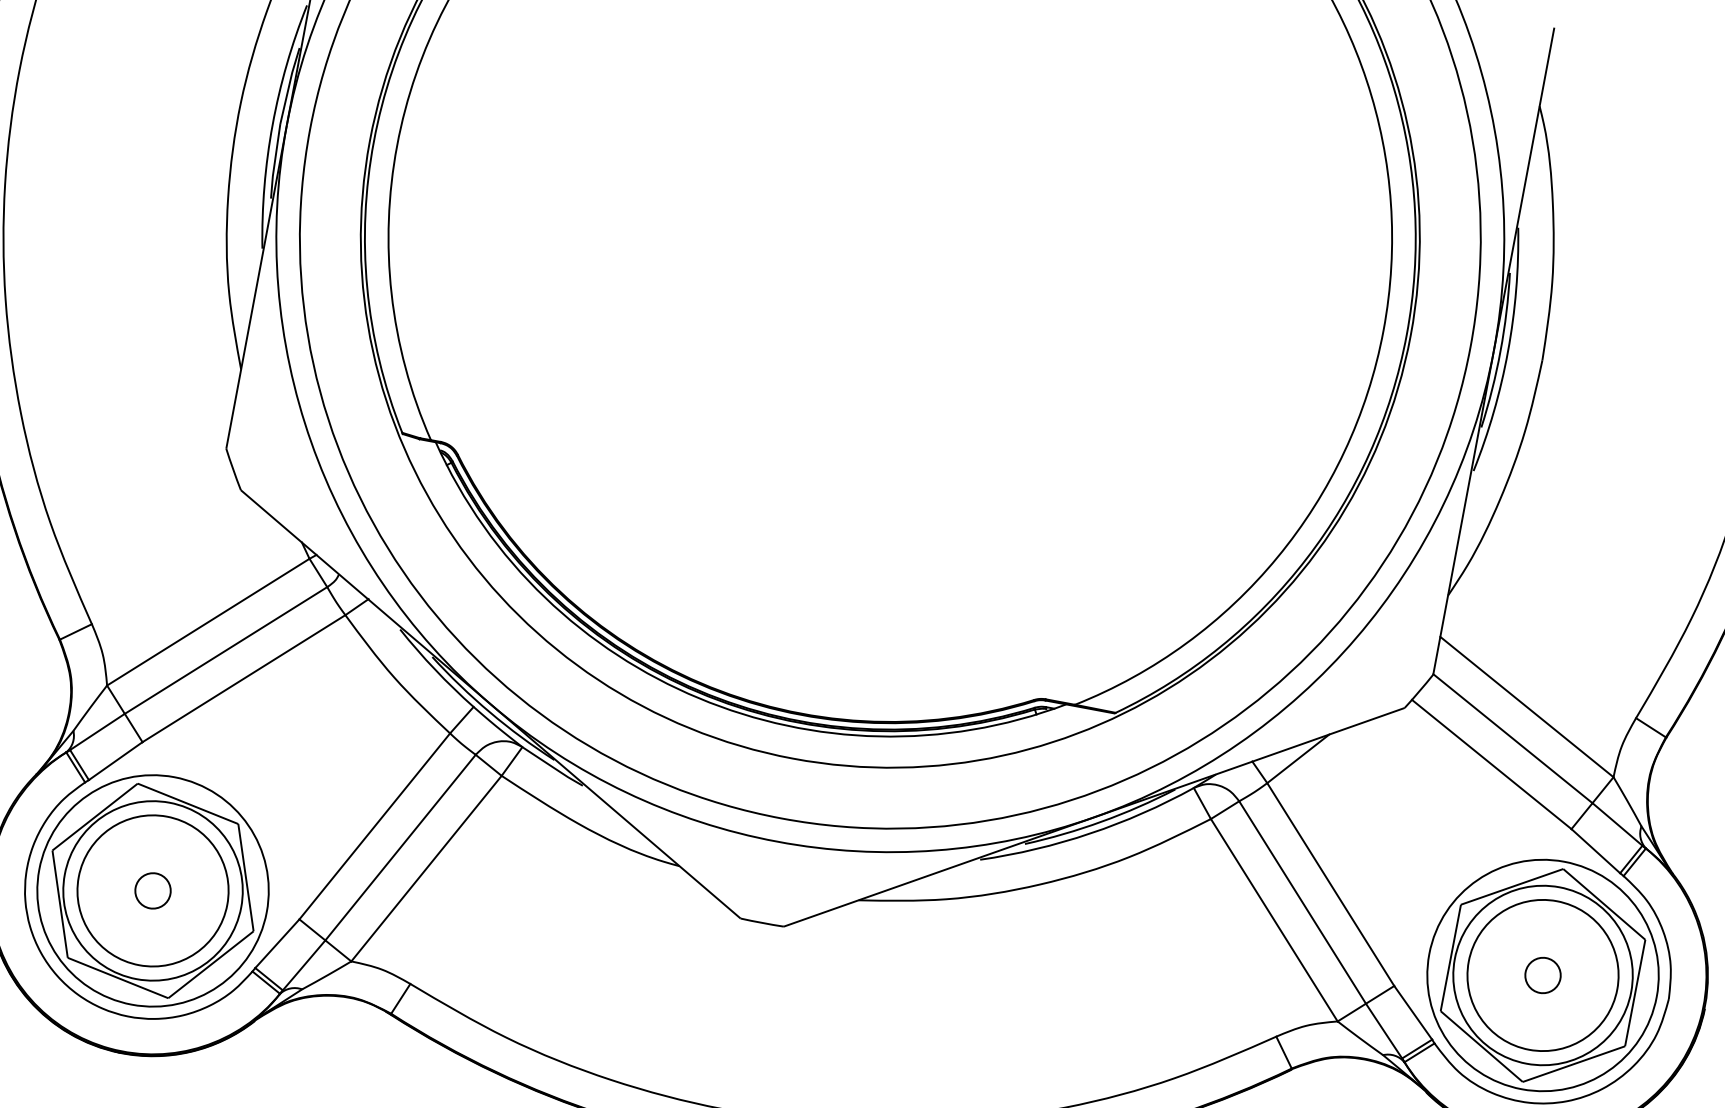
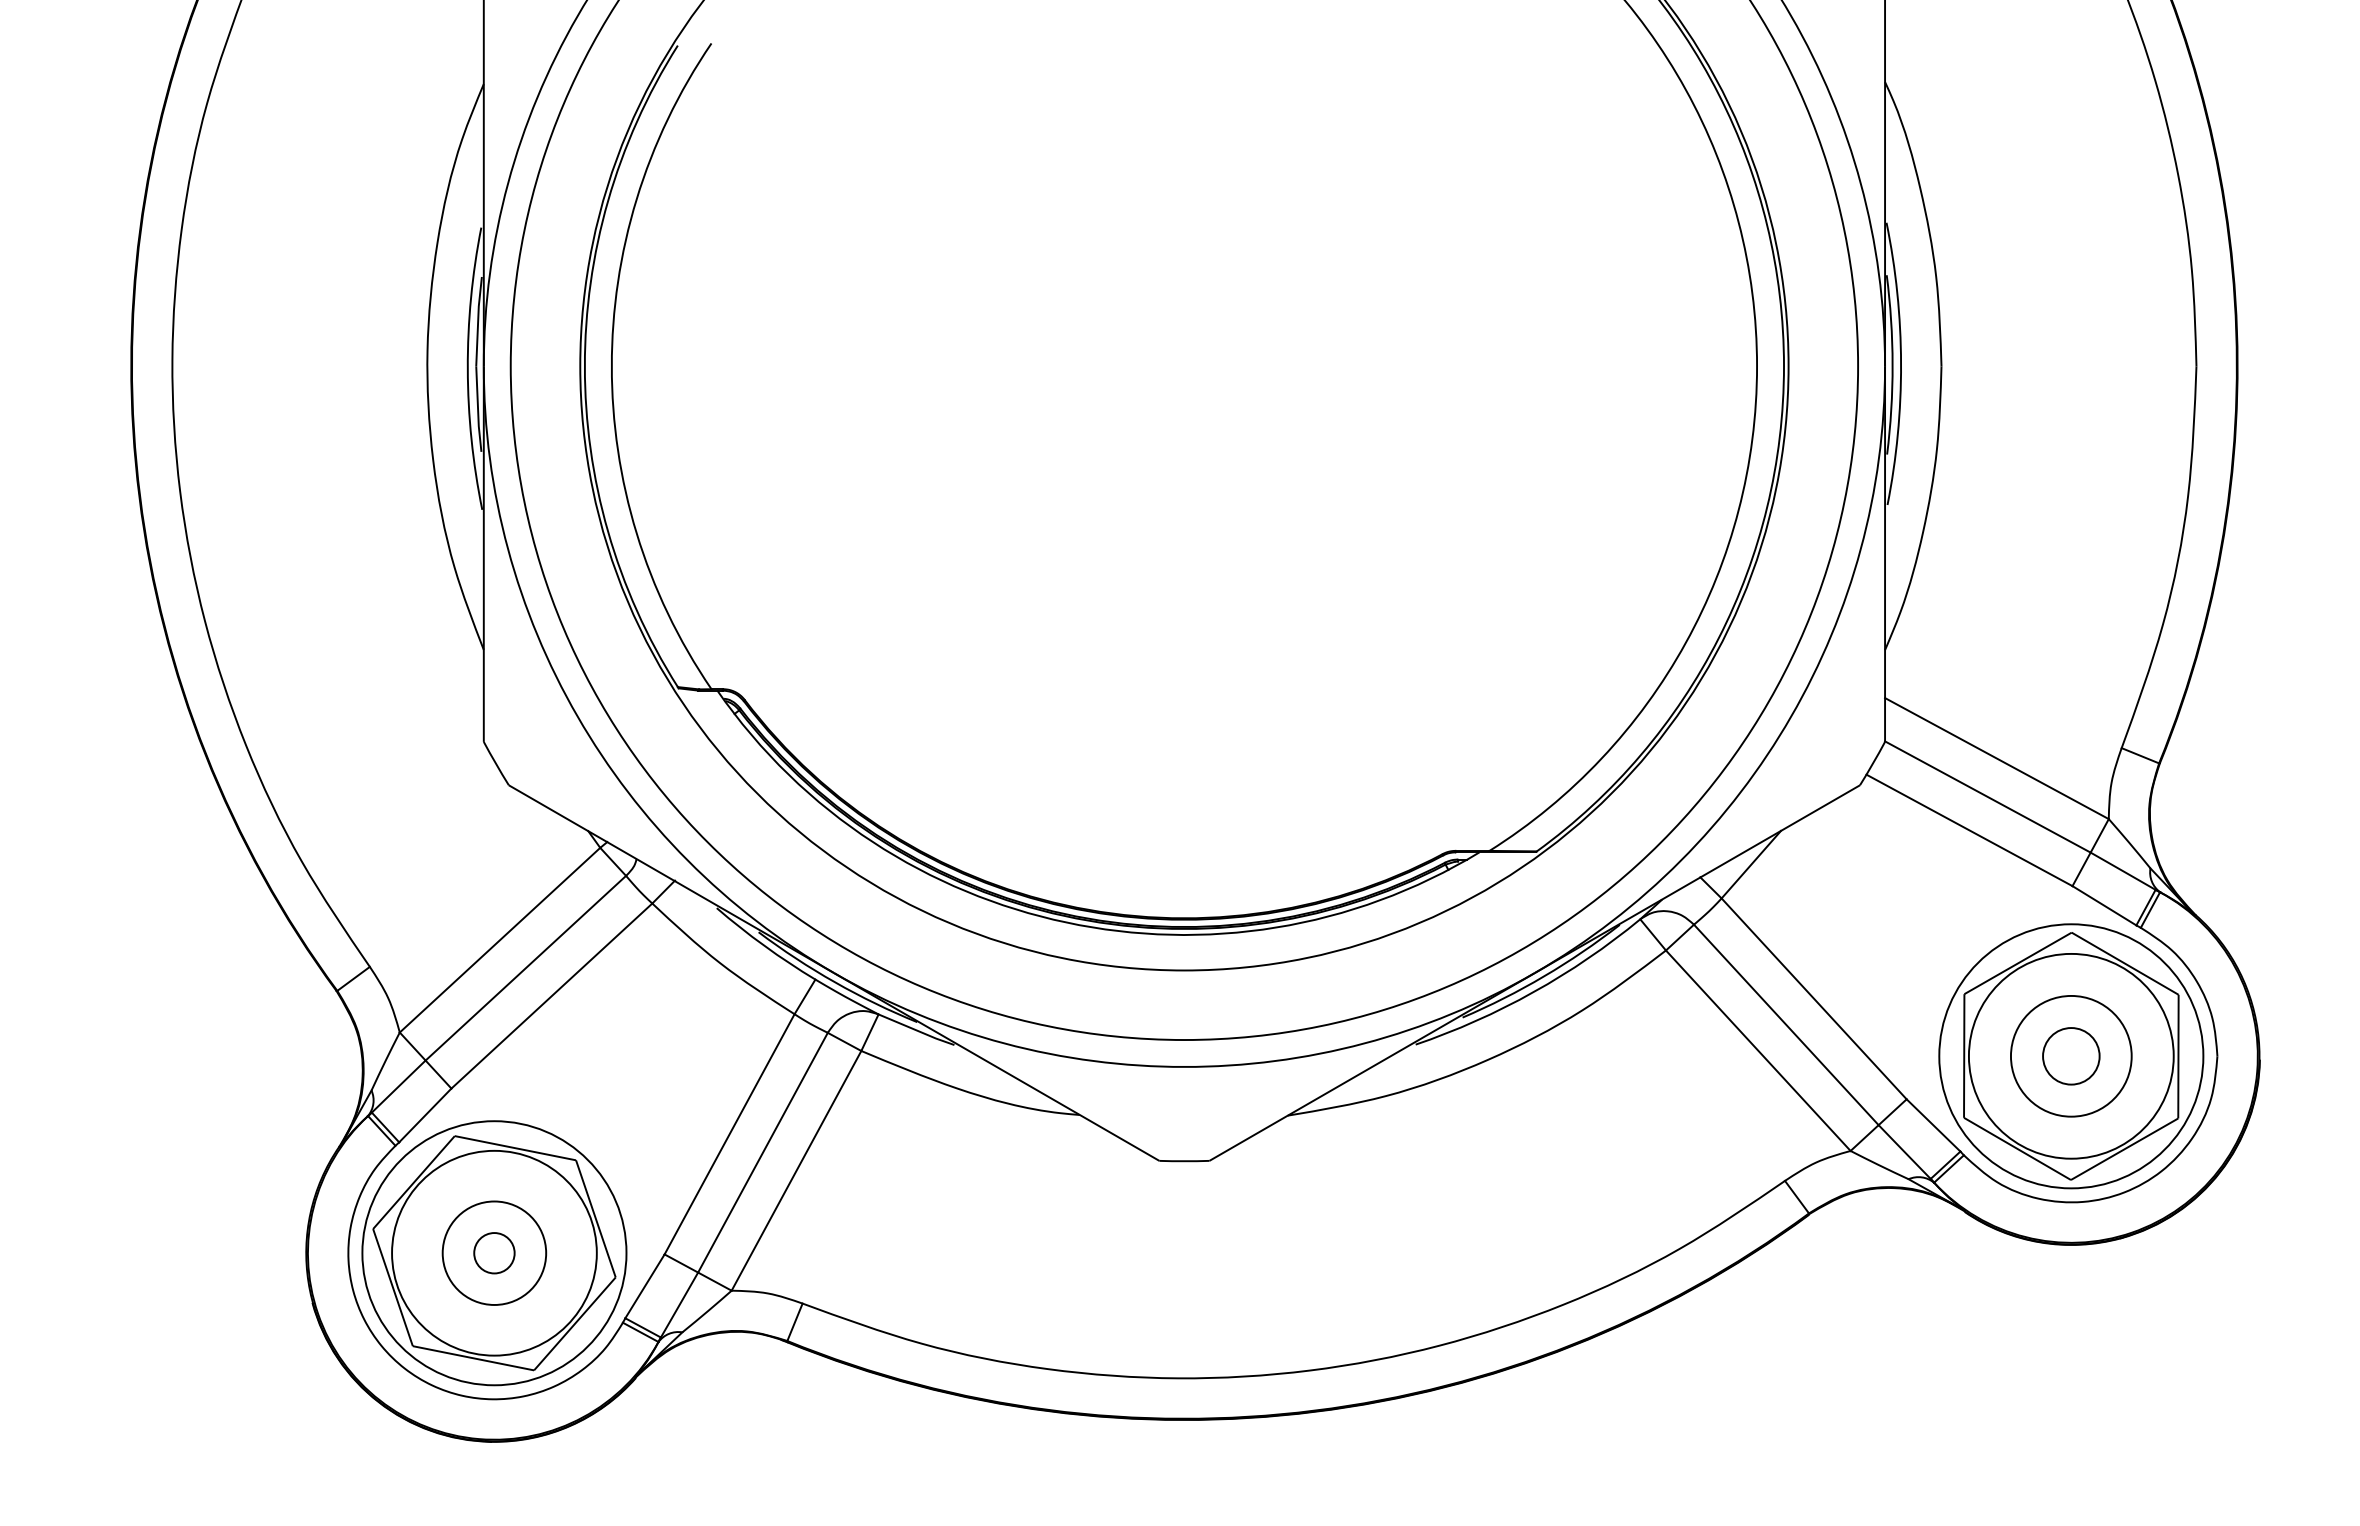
circle: (153, 891) -> (494, 1253), size x0.6
circle: (1543, 975) -> (2071, 1056), size x0.7
circle: (1543, 975) -> (2071, 1056), size x1.4

